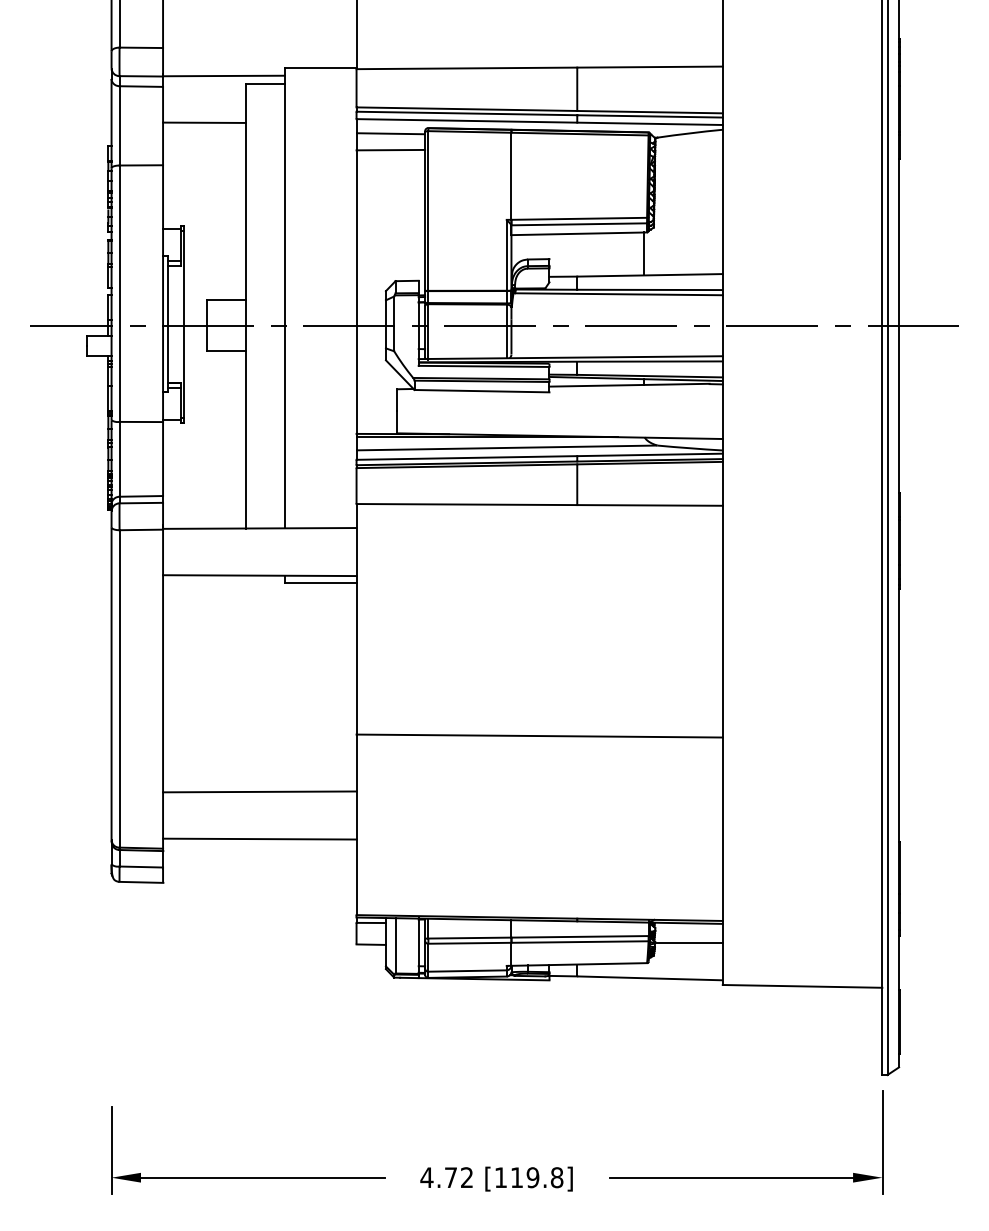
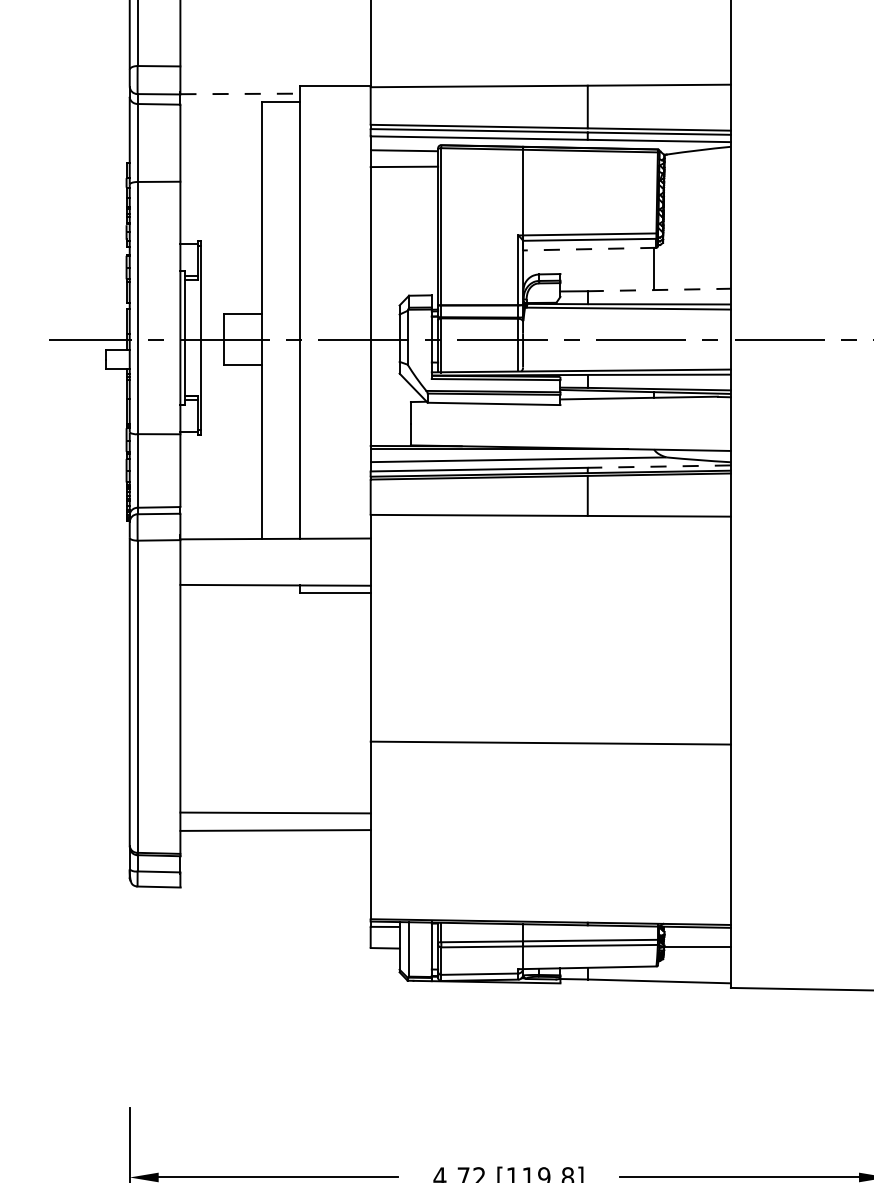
line: (223, 76) -> (239, 94), solid -> dashed
line: (204, 122) -> (221, 139), removed
line: (579, 233) -> (589, 248), solid -> dashed
line: (650, 275) -> (659, 290), solid -> dashed
line: (650, 454) -> (659, 466), solid -> dashed
line: (259, 791) -> (275, 830), moved
line: (259, 838) -> (275, 812), moved

